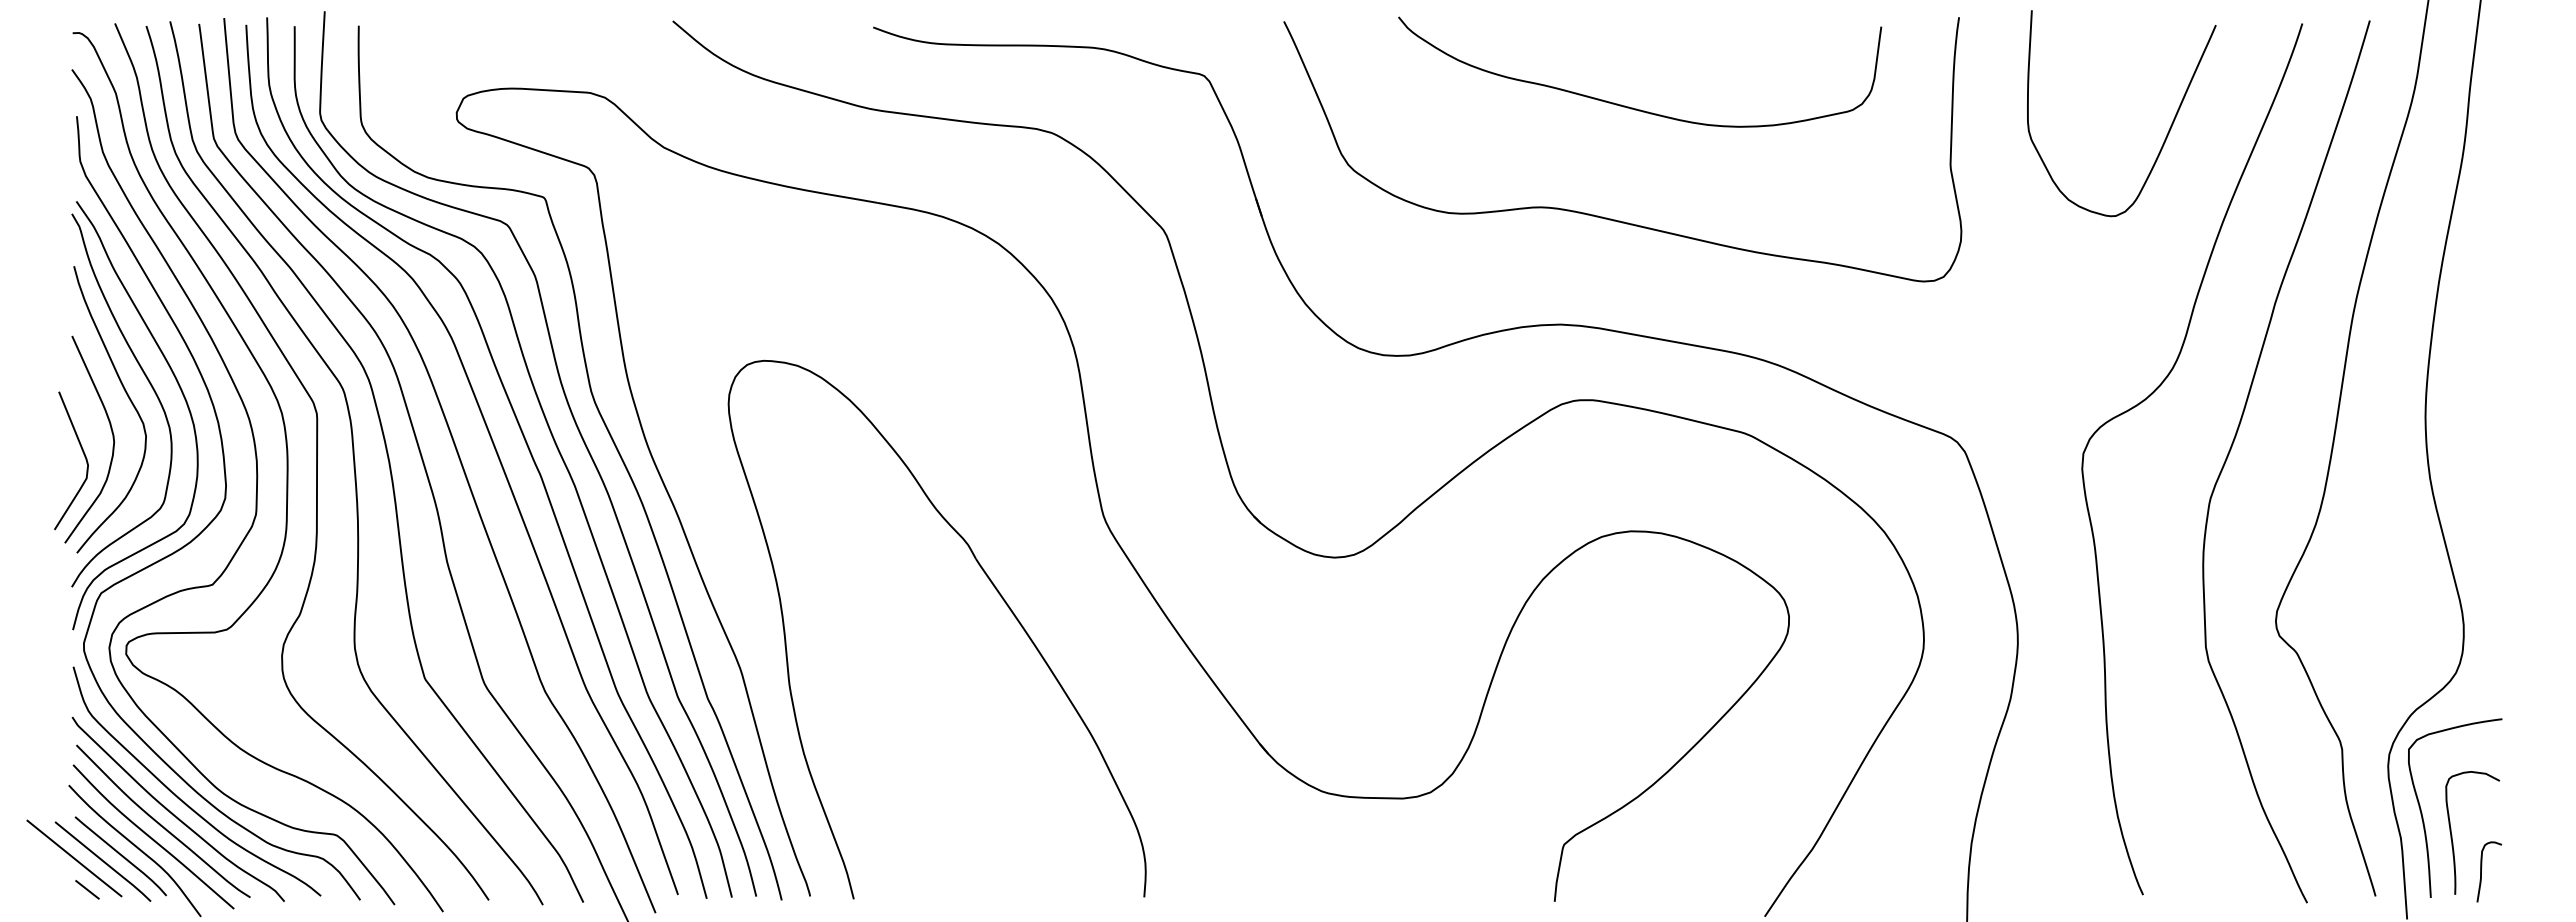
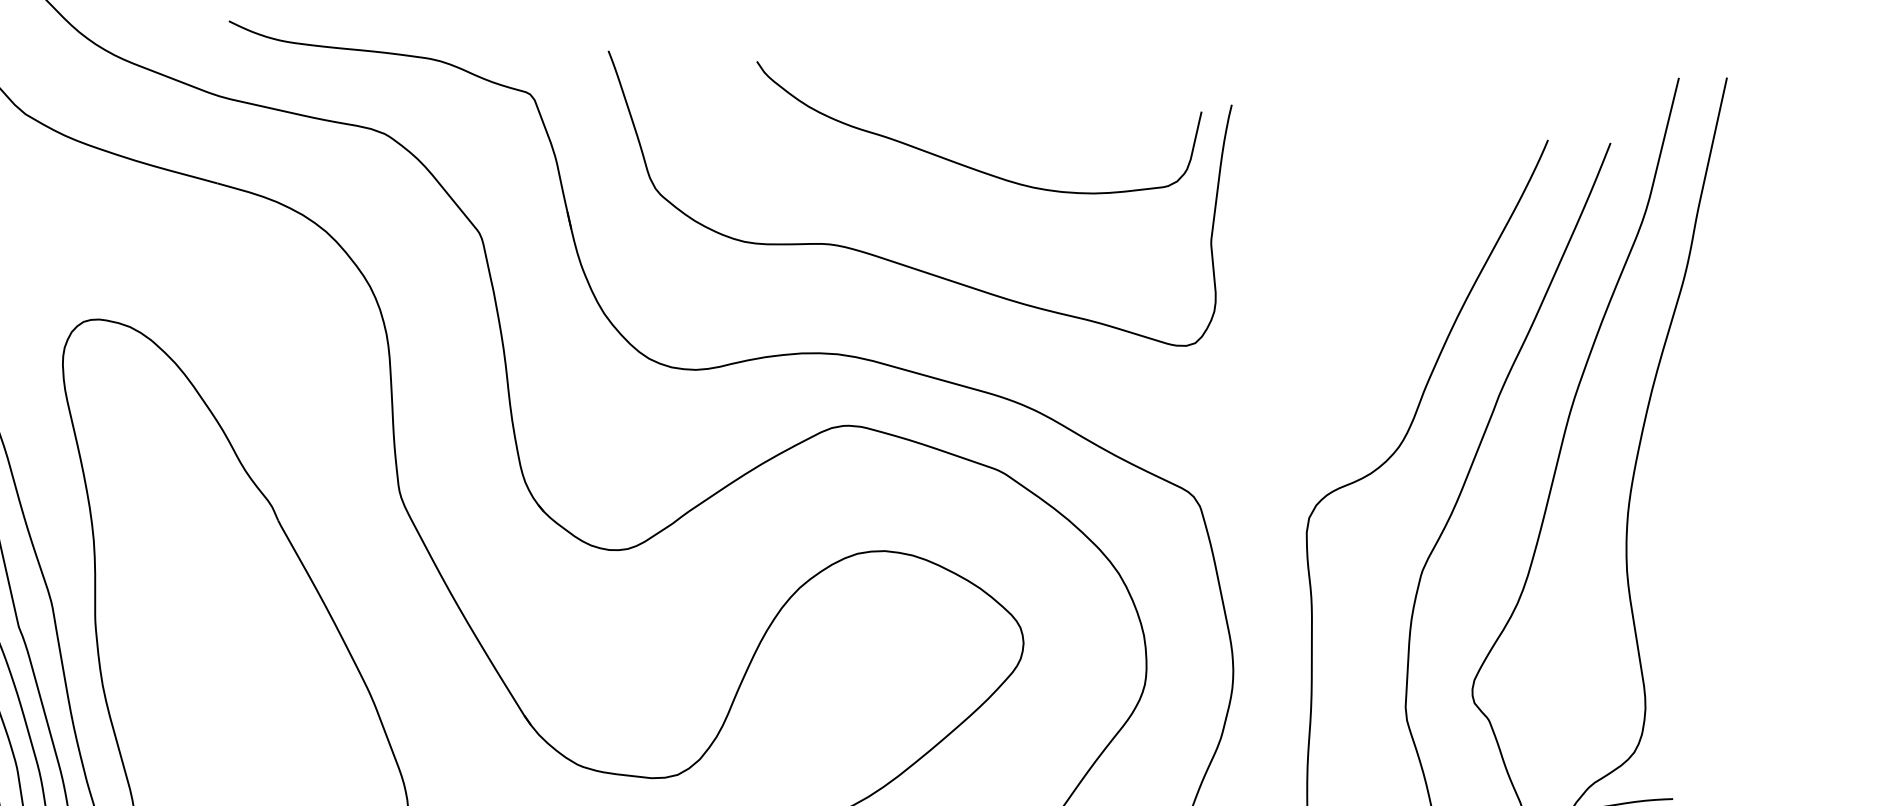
curve: (1629, 106) -> (962, 163), moved
curve: (2166, 134) -> (1413, 230), removed

